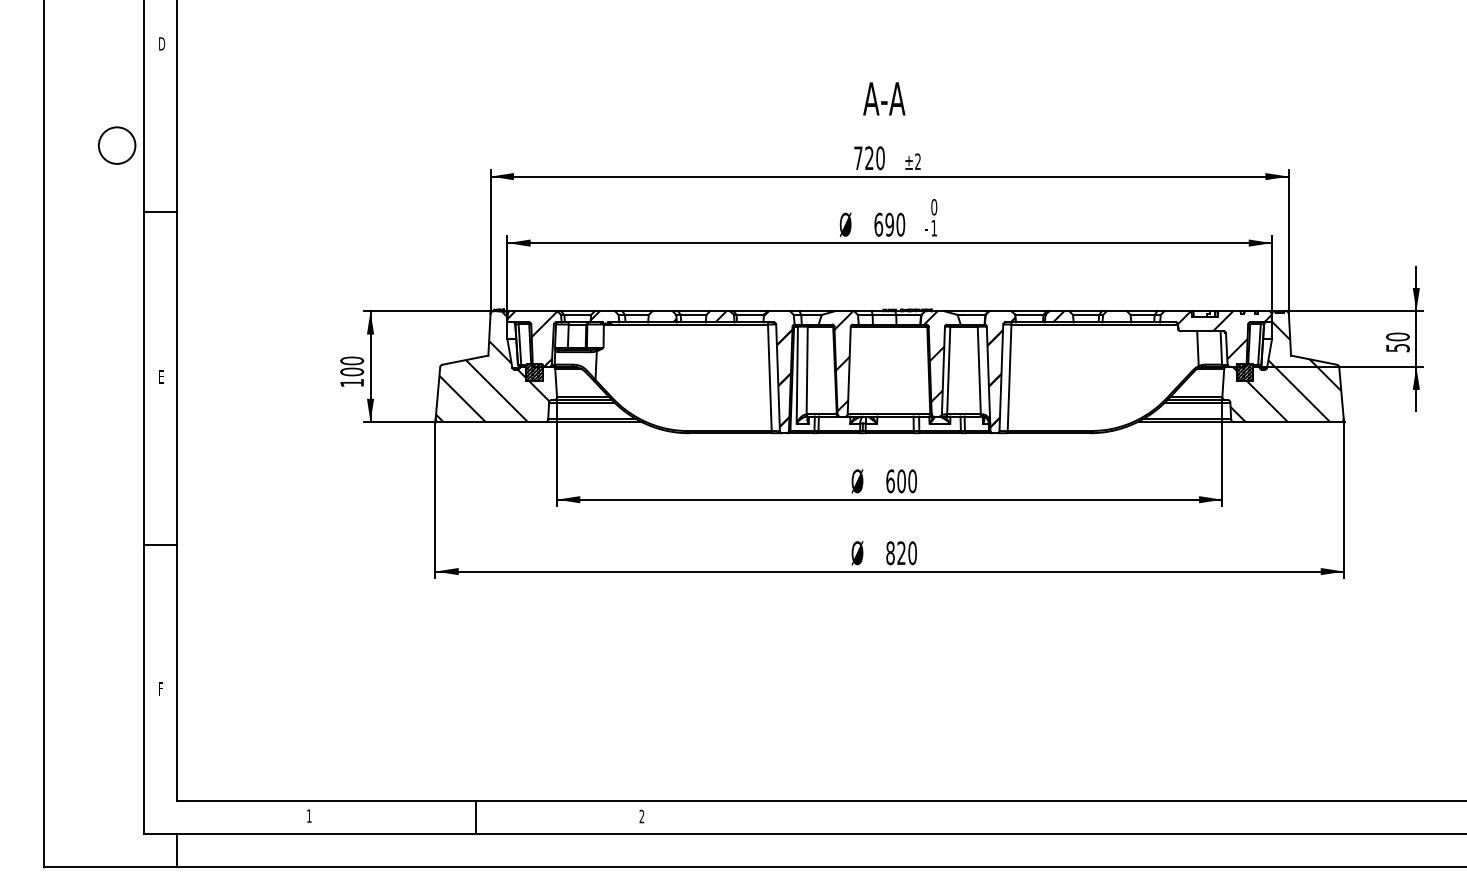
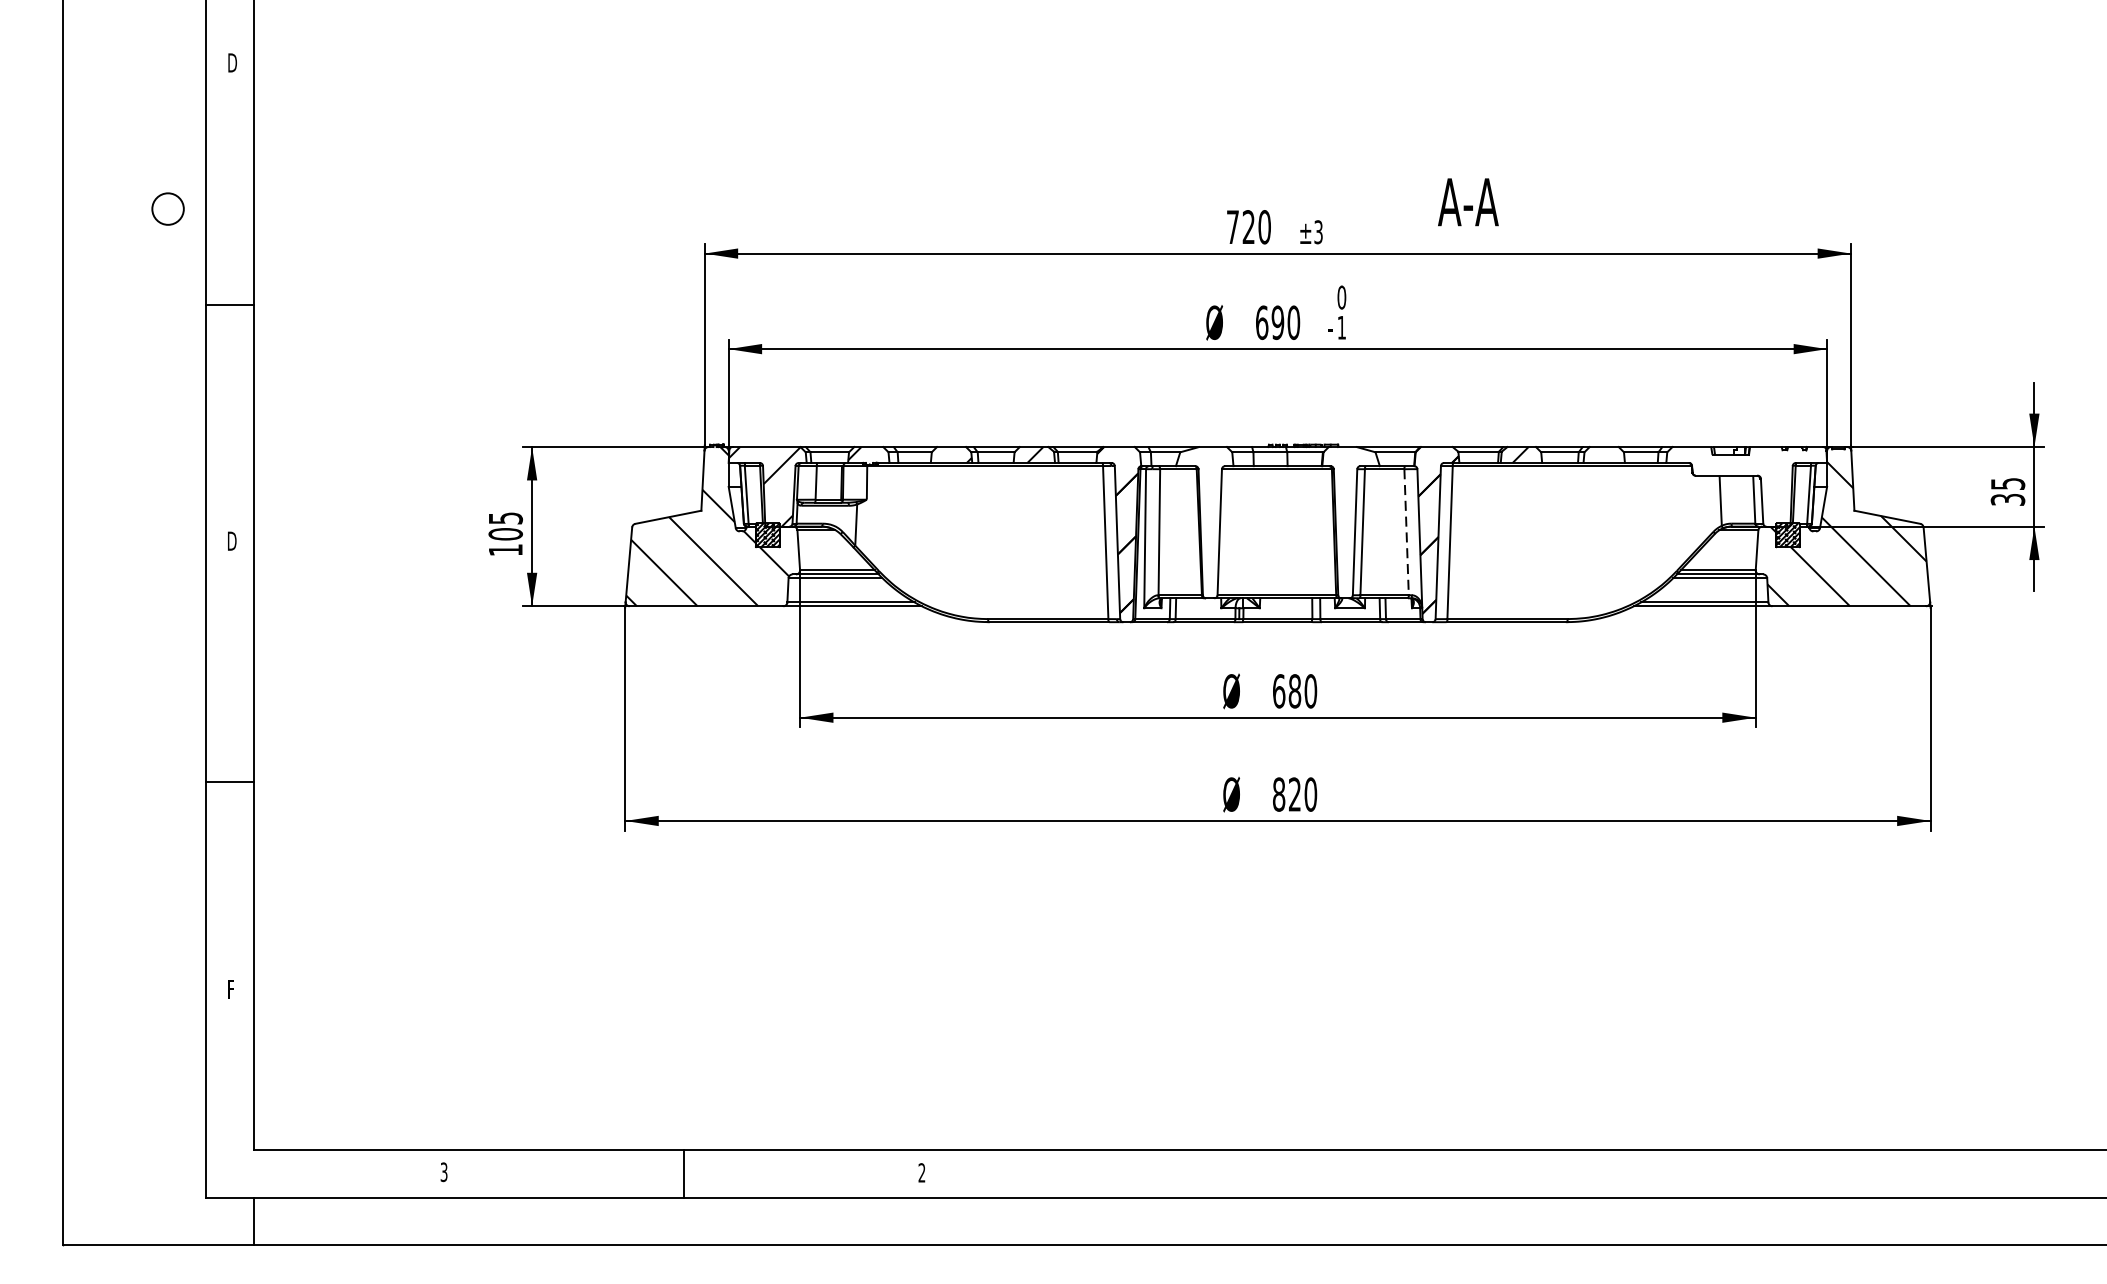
text: (884, 98) -> (1468, 201), moved
circle: (116, 145) -> (167, 208), size x0.6
text: (917, 162) -> (1317, 233), ±2 -> ±3
hatch: (1224, 335) -> (1758, 481), removed
text: (1397, 341) -> (2007, 490), 50 -> 35
hatch: (934, 356) -> (1342, 511), removed
text: (352, 360) -> (506, 517), 100 -> 105
hatch: (843, 361) -> (1211, 519), removed
line: (979, 370) -> (1406, 532), solid -> dashed
text: (161, 376) -> (231, 540), E -> D
text: (901, 480) -> (1294, 690), 600 -> 680
text: (309, 815) -> (444, 1171), 1 -> 3

